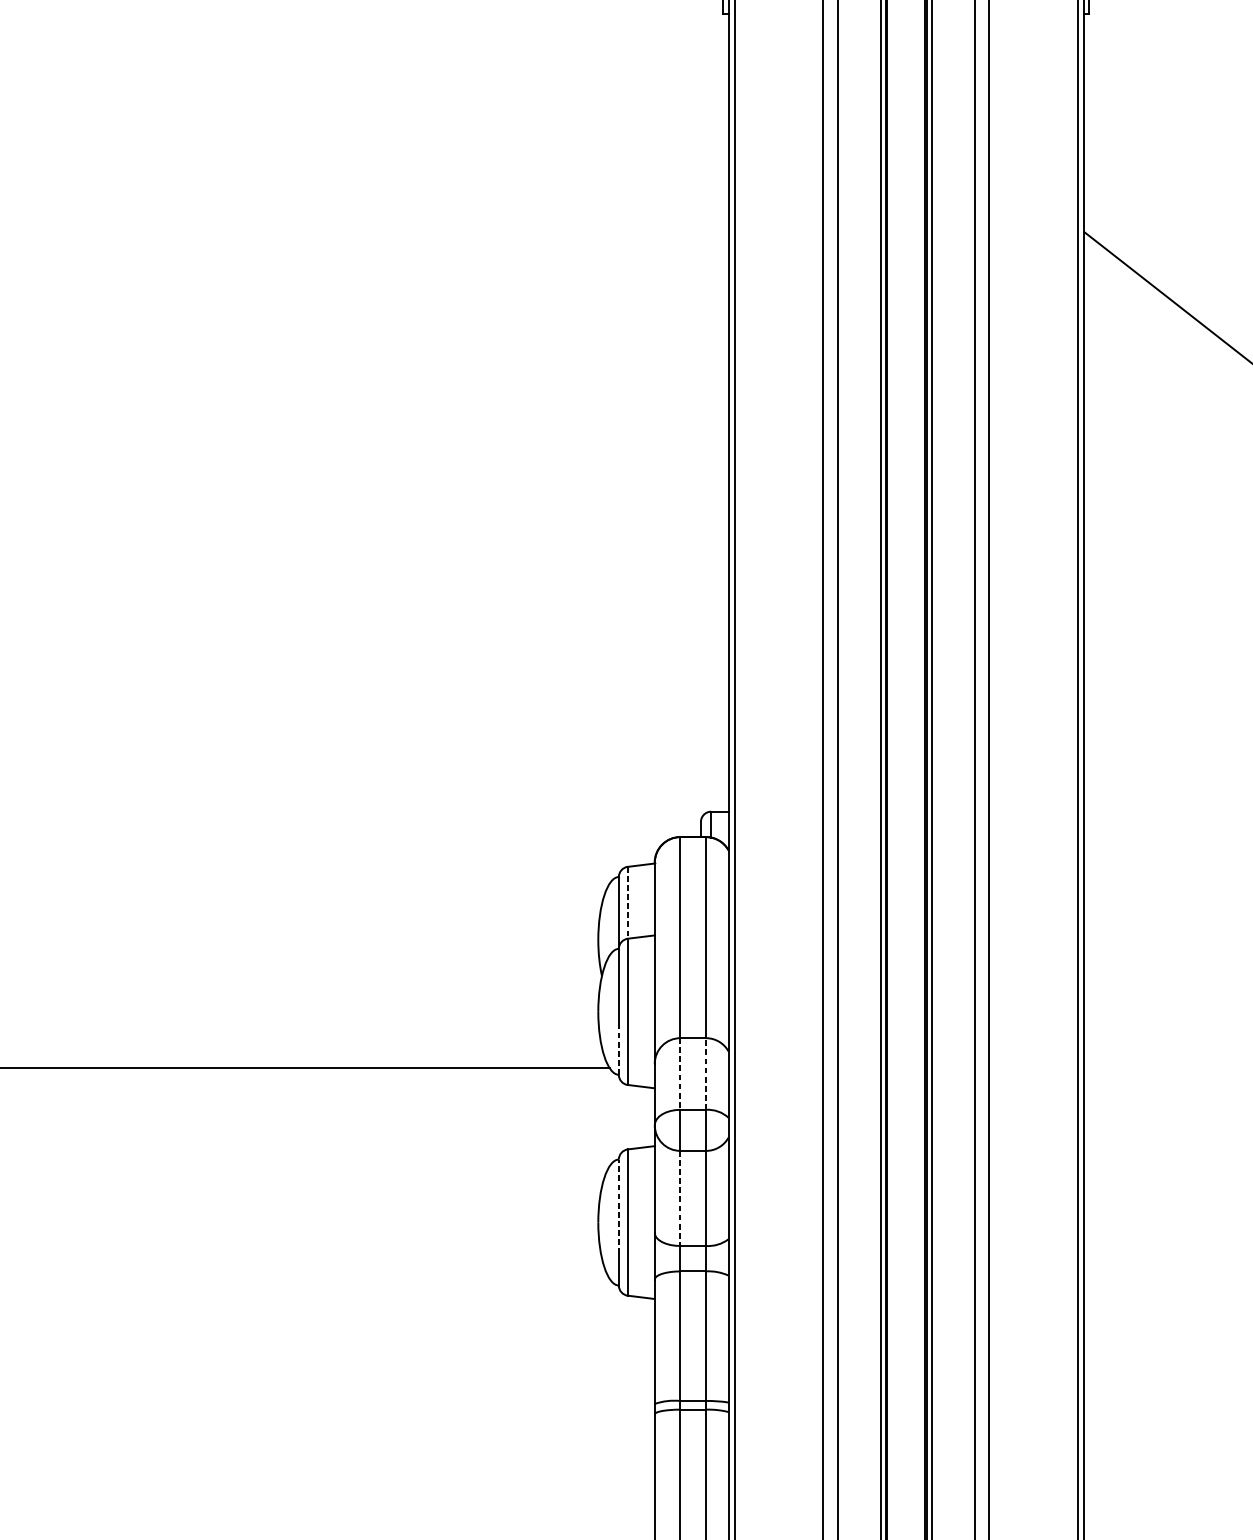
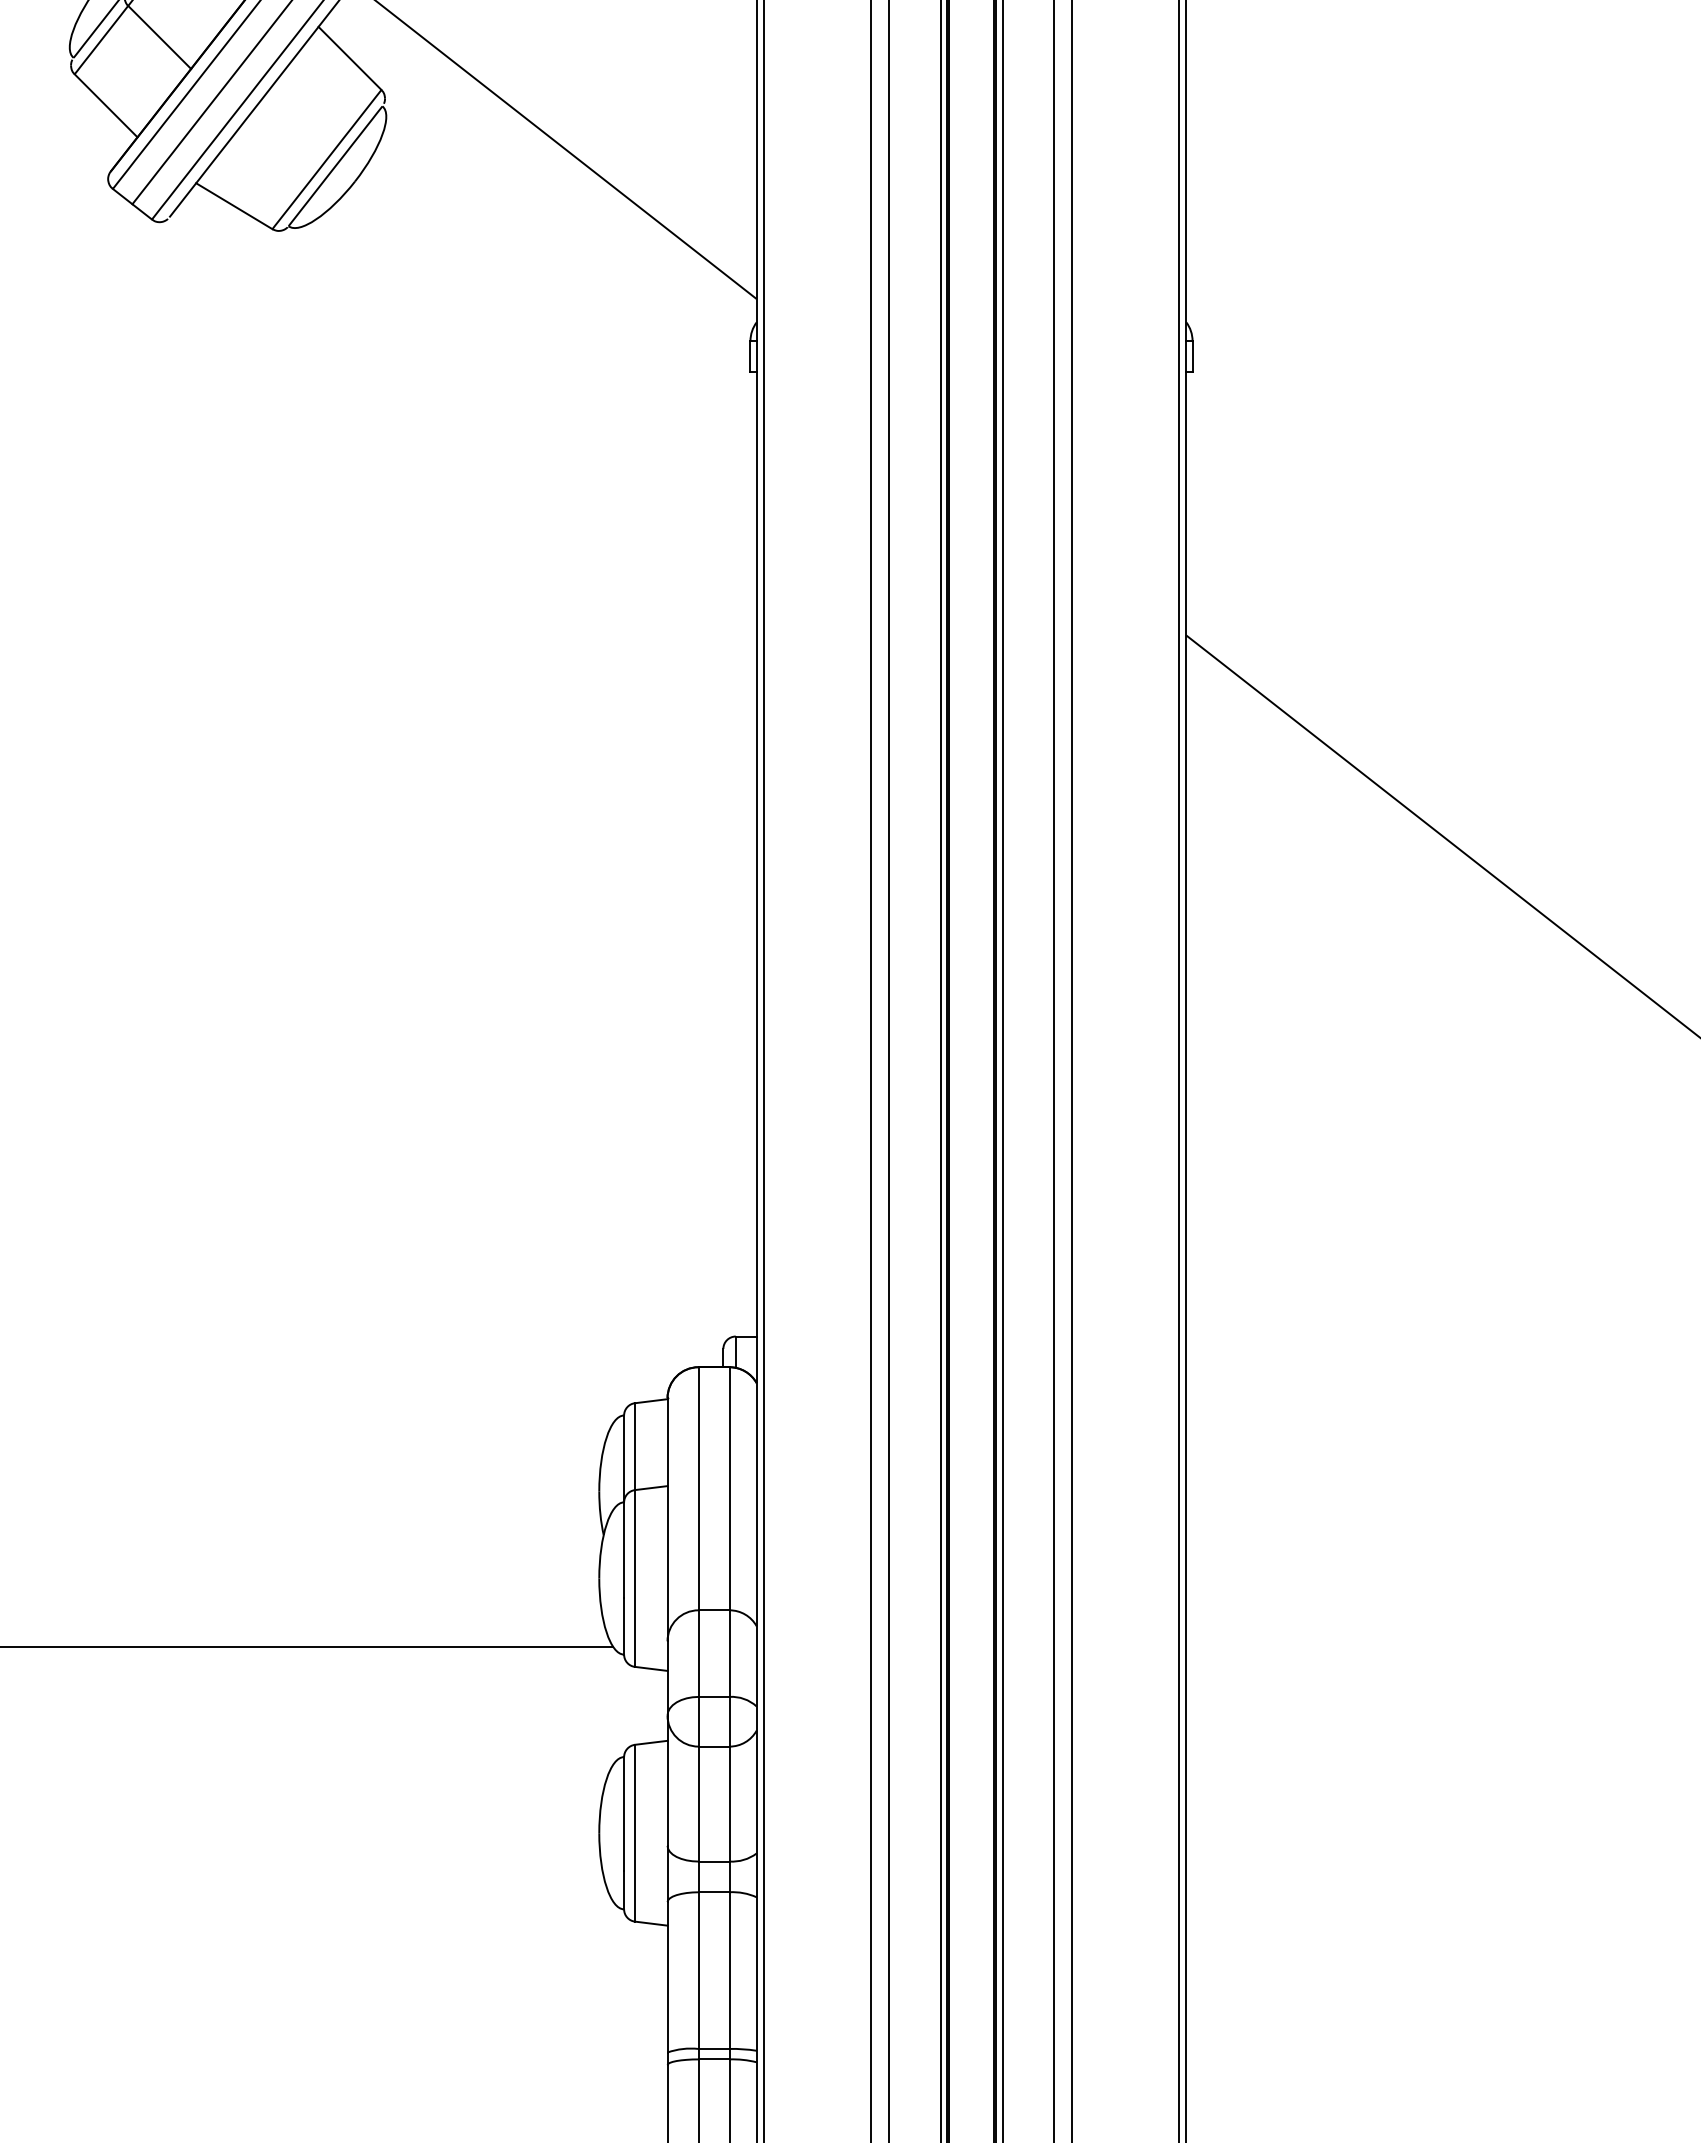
line: (628, 903) -> (635, 1447), dashed -> solid
line: (619, 1050) -> (624, 1625), dashed -> solid
line: (706, 1073) -> (729, 1653), dashed -> solid
line: (680, 1074) -> (698, 1654), dashed -> solid
line: (680, 1198) -> (698, 1804), dashed -> solid
line: (619, 1206) -> (624, 1813), dashed -> solid

